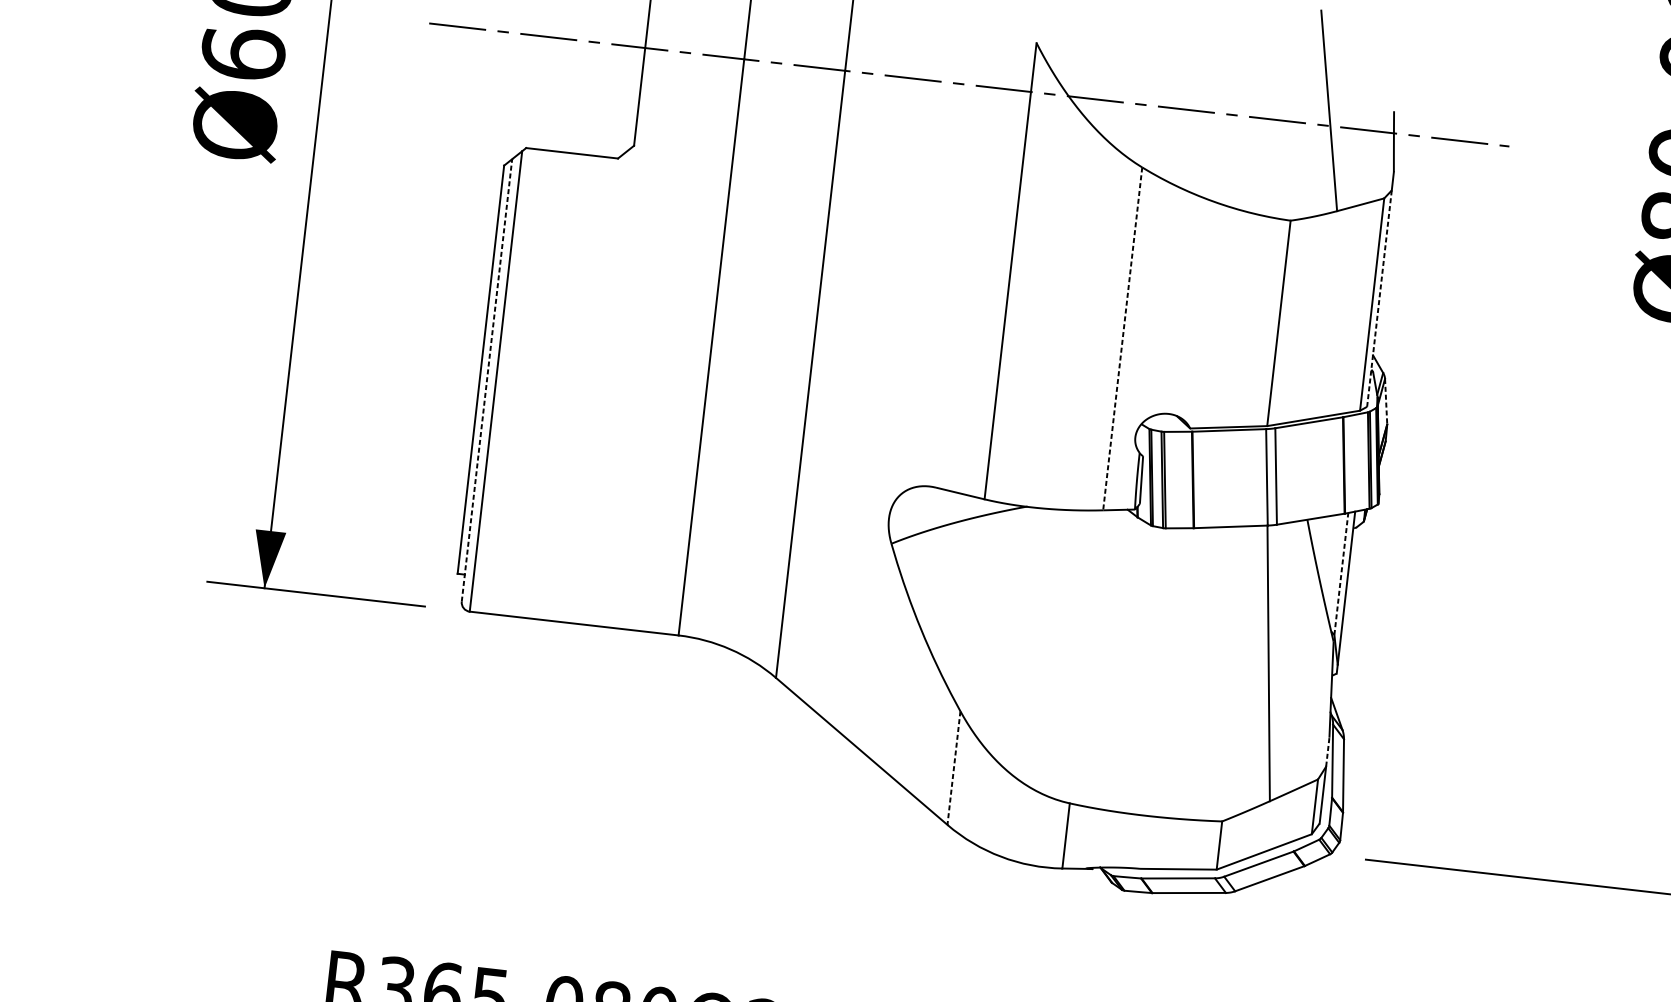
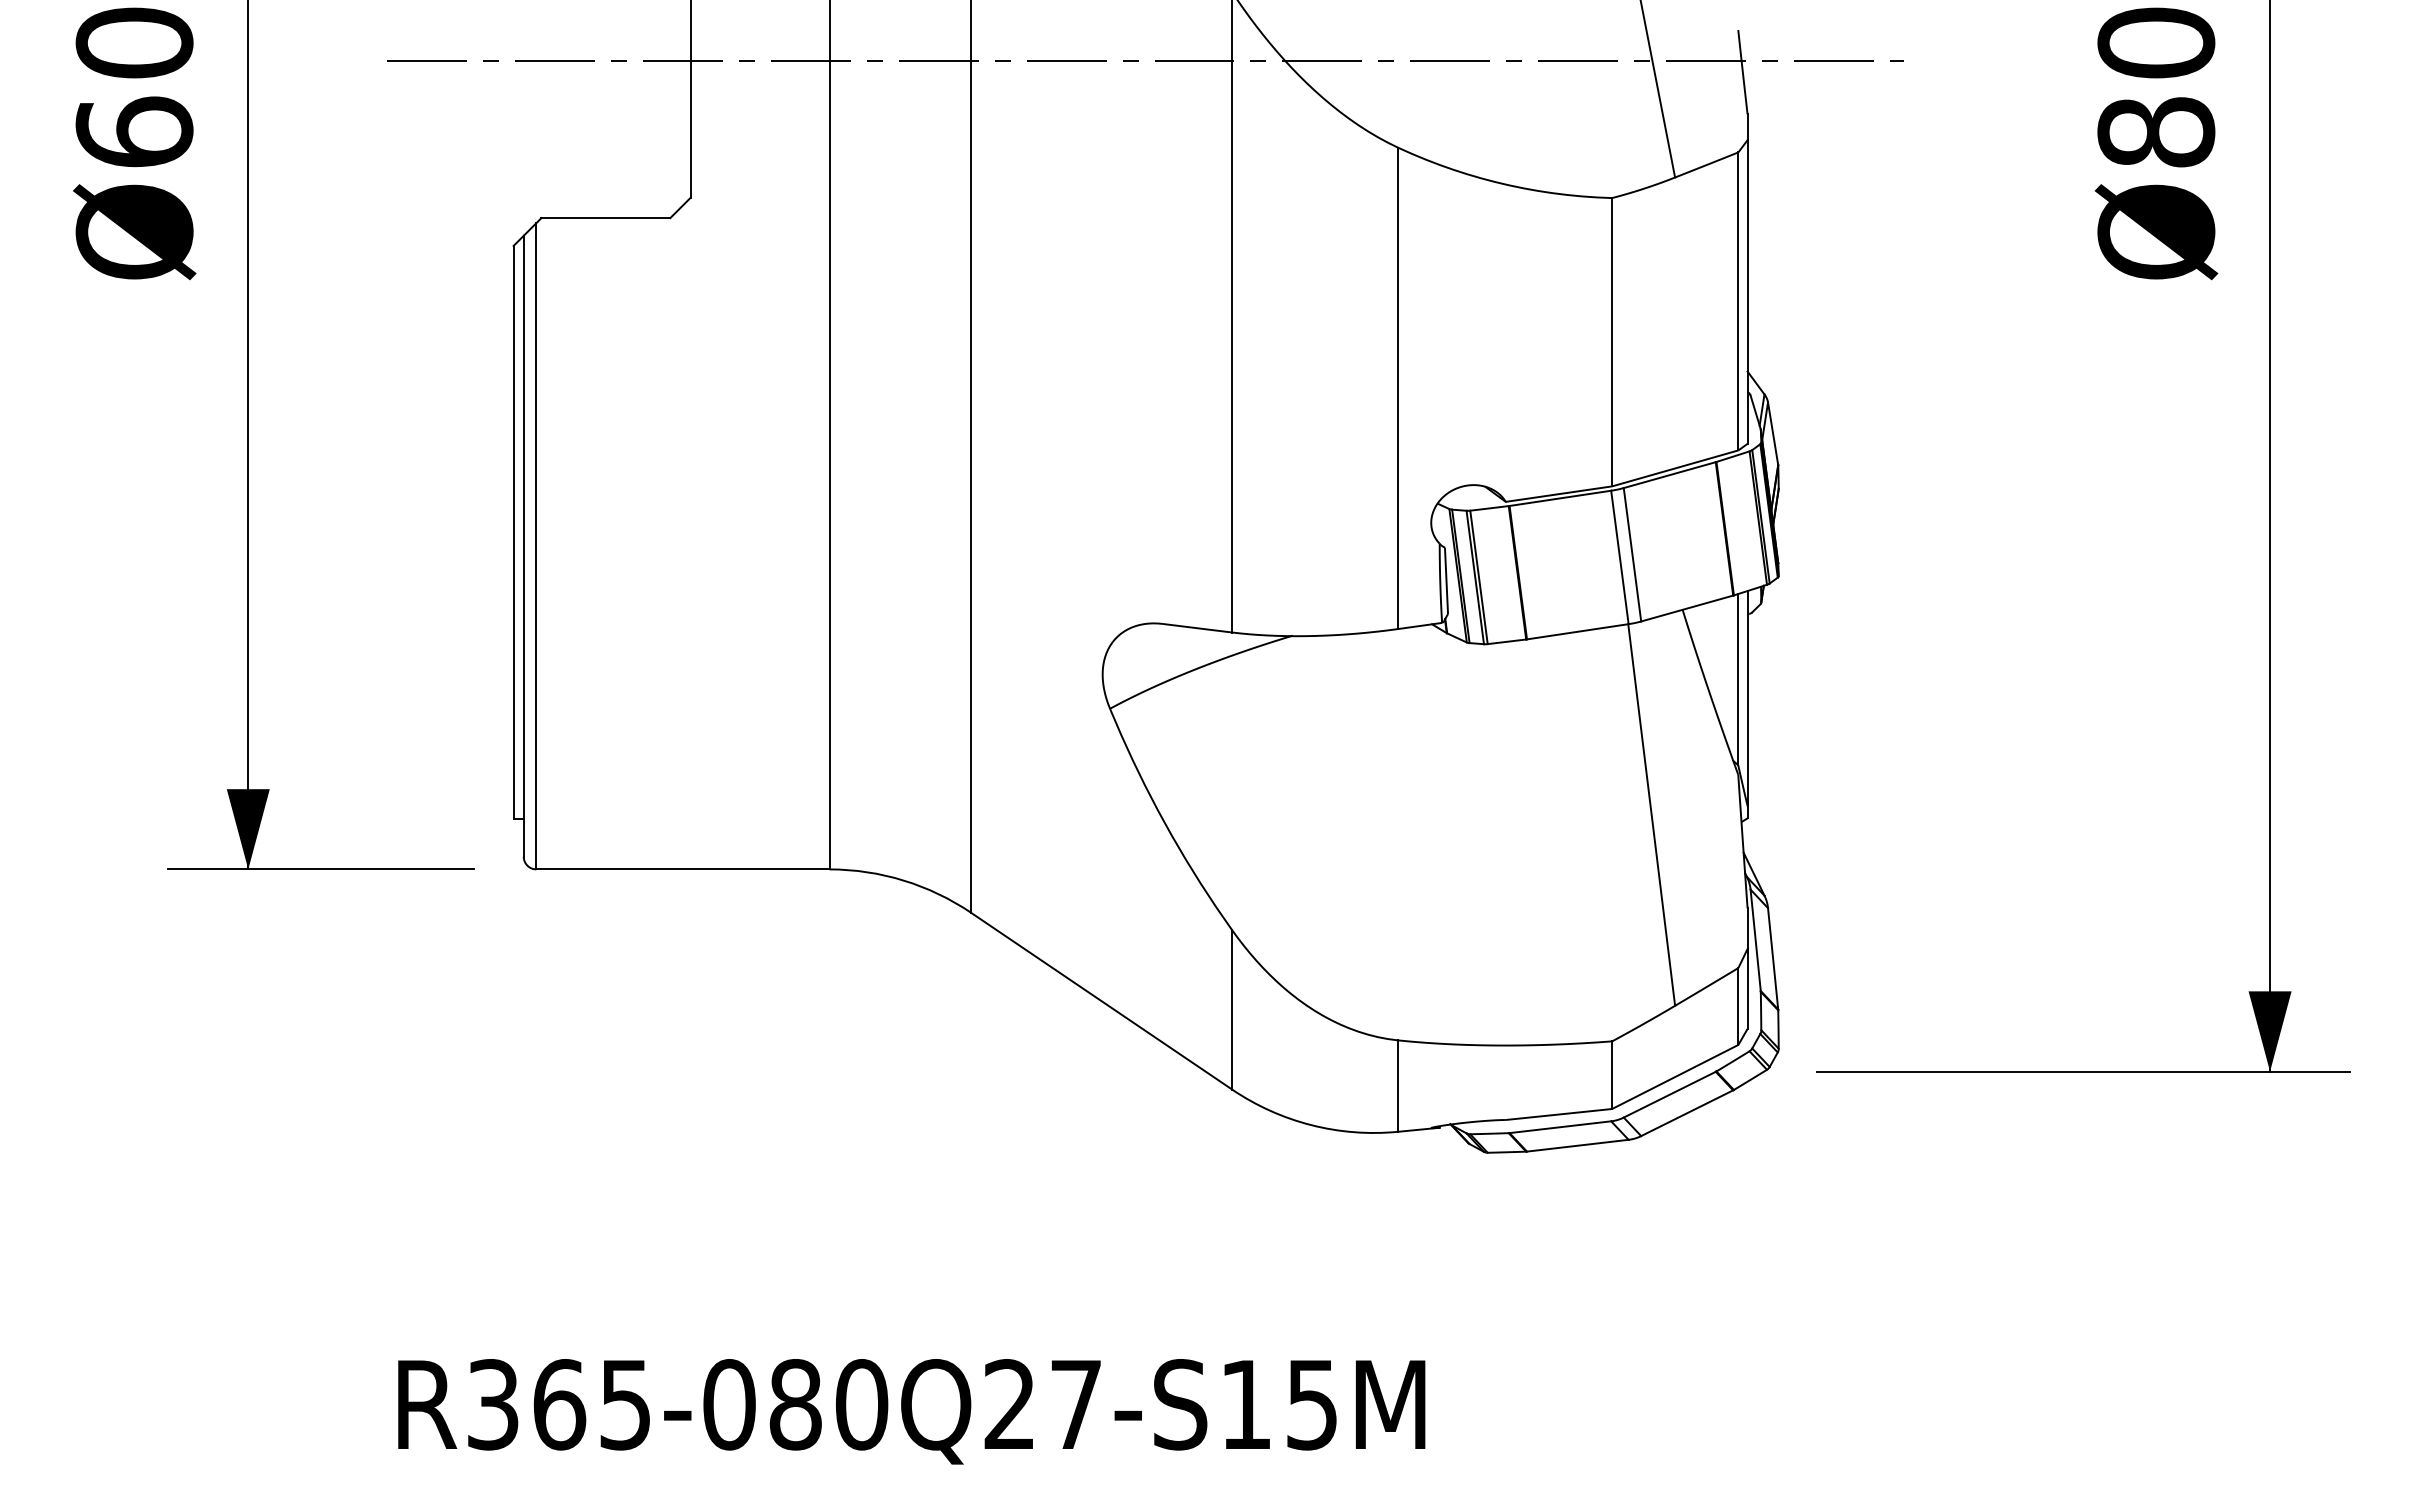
line: (1379, 298) -> (1747, 292), dashed -> solid
line: (1122, 339) -> (1398, 388), dashed -> solid
line: (486, 379) -> (523, 545), dashed -> solid
line: (1386, 401) -> (1773, 433), dashed -> solid
line: (1341, 573) -> (1738, 679), dashed -> solid
line: (1327, 752) -> (1747, 928), dashed -> solid
line: (954, 767) -> (1232, 1009), dashed -> solid

